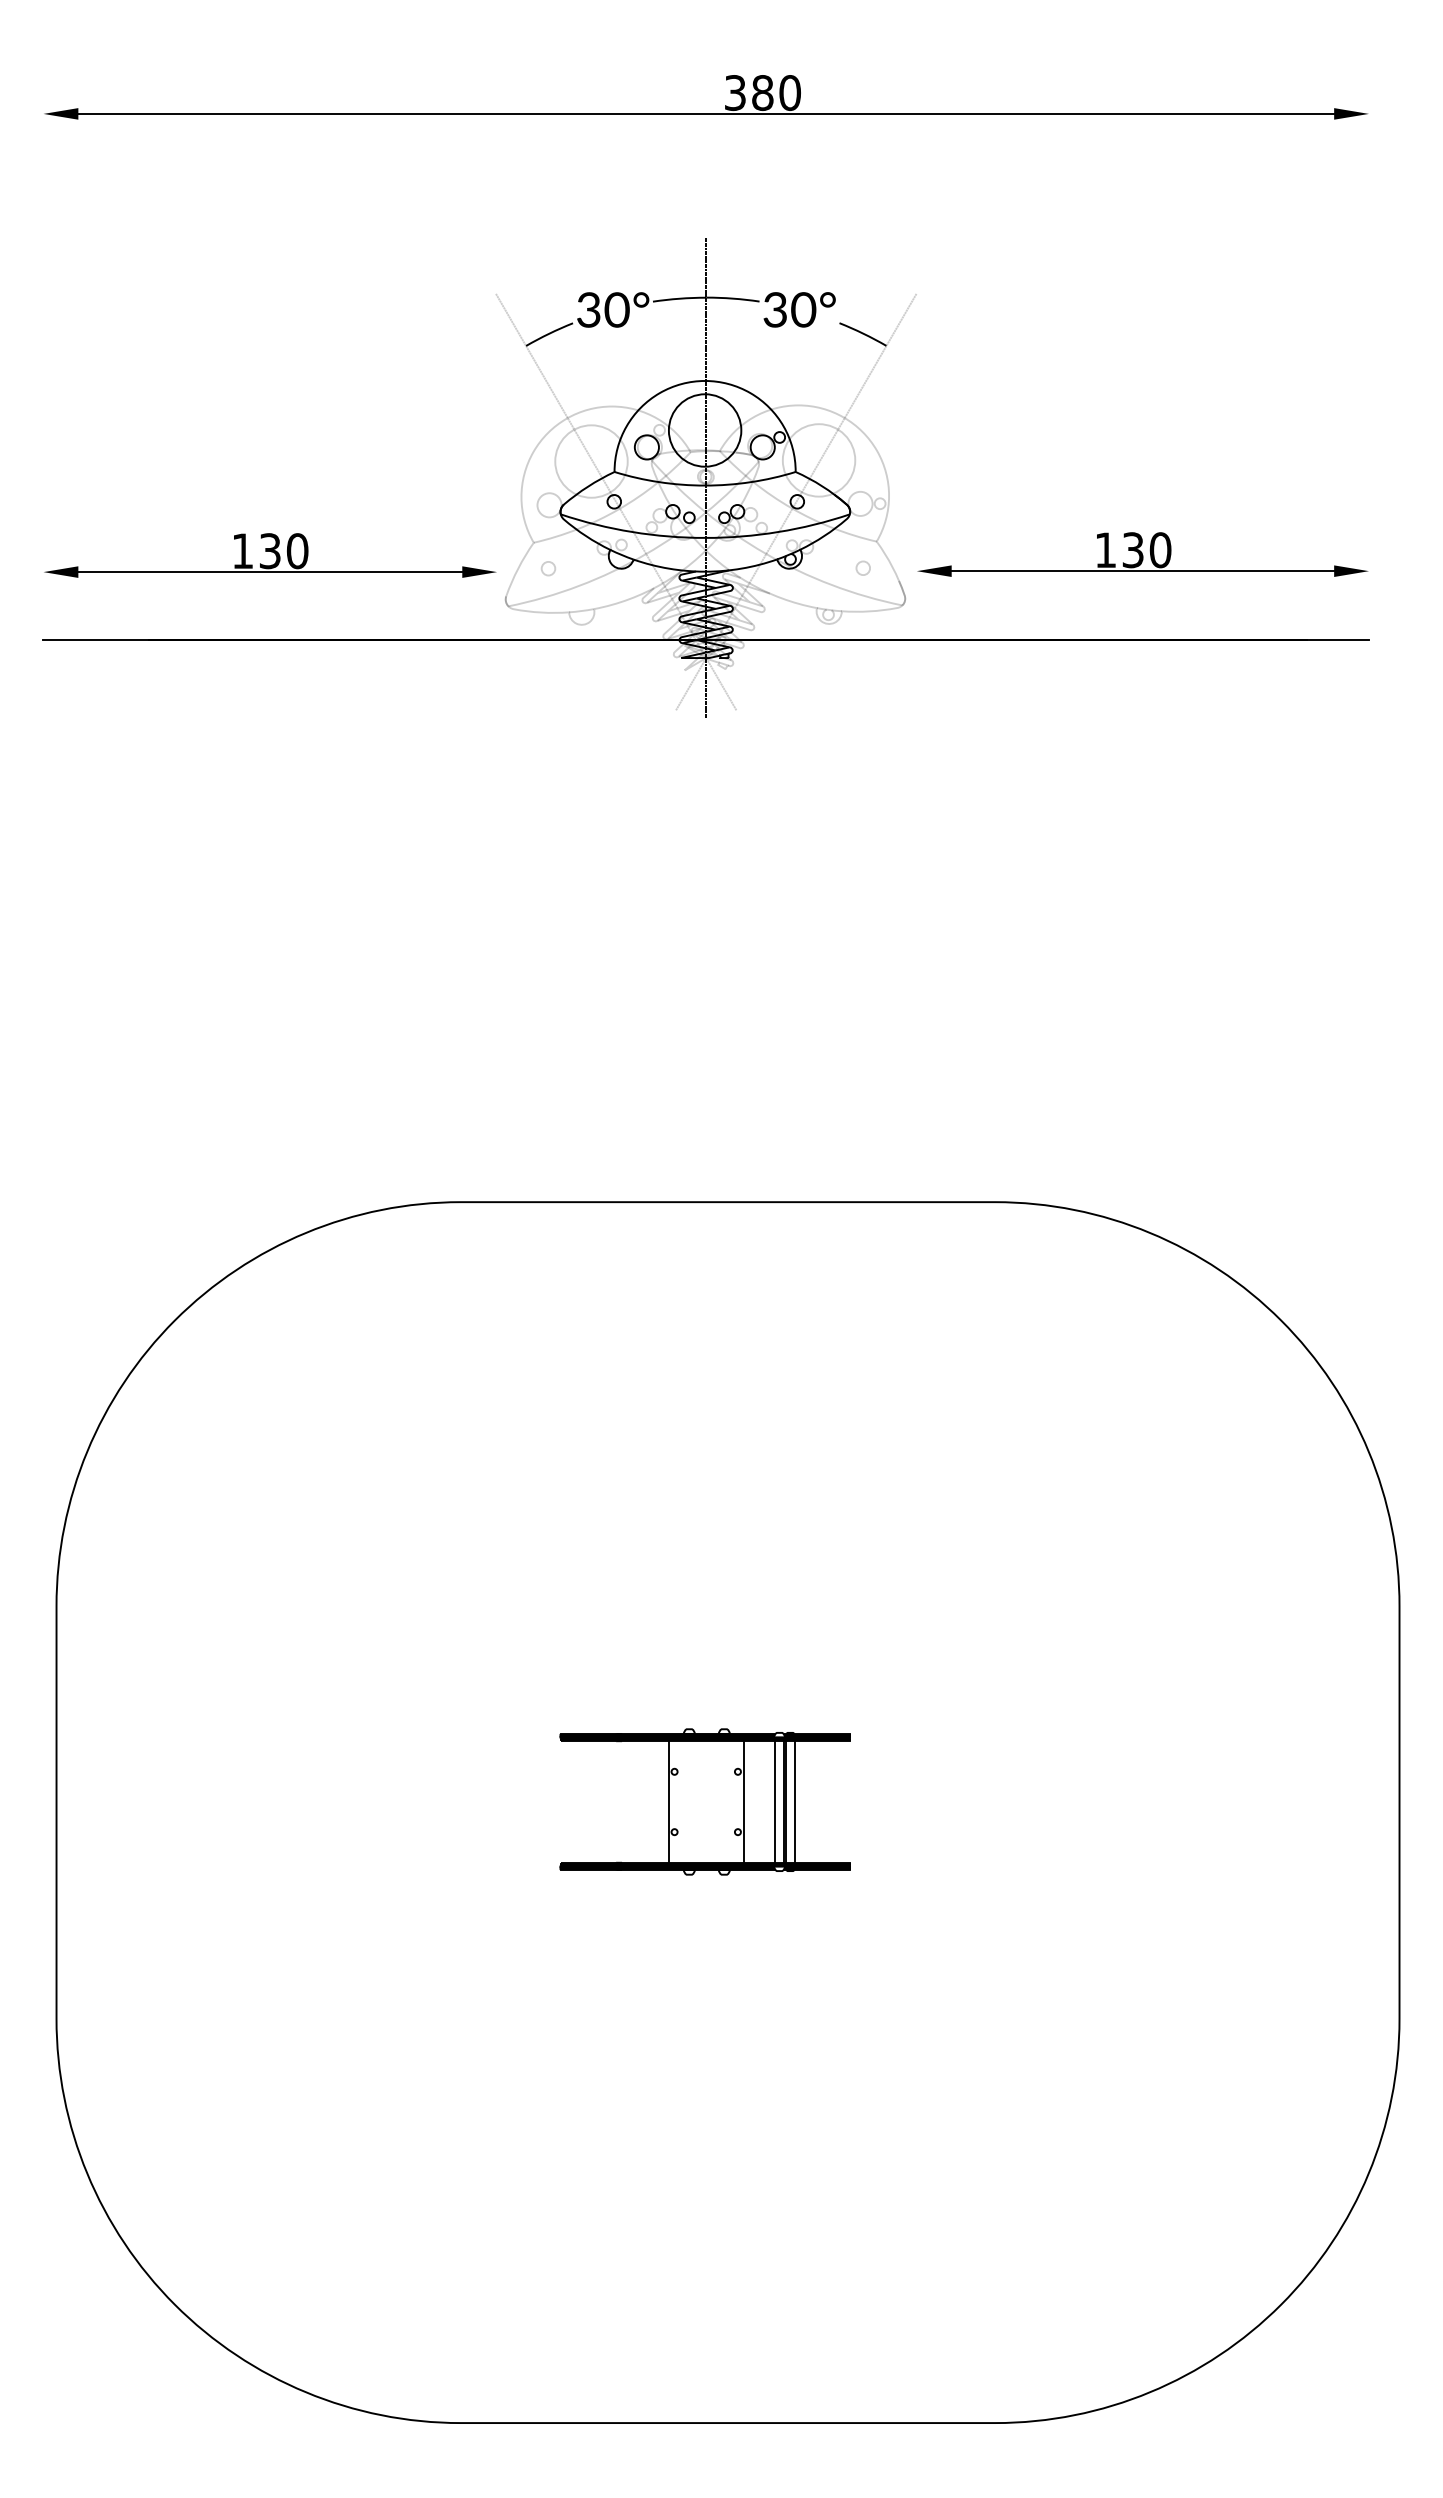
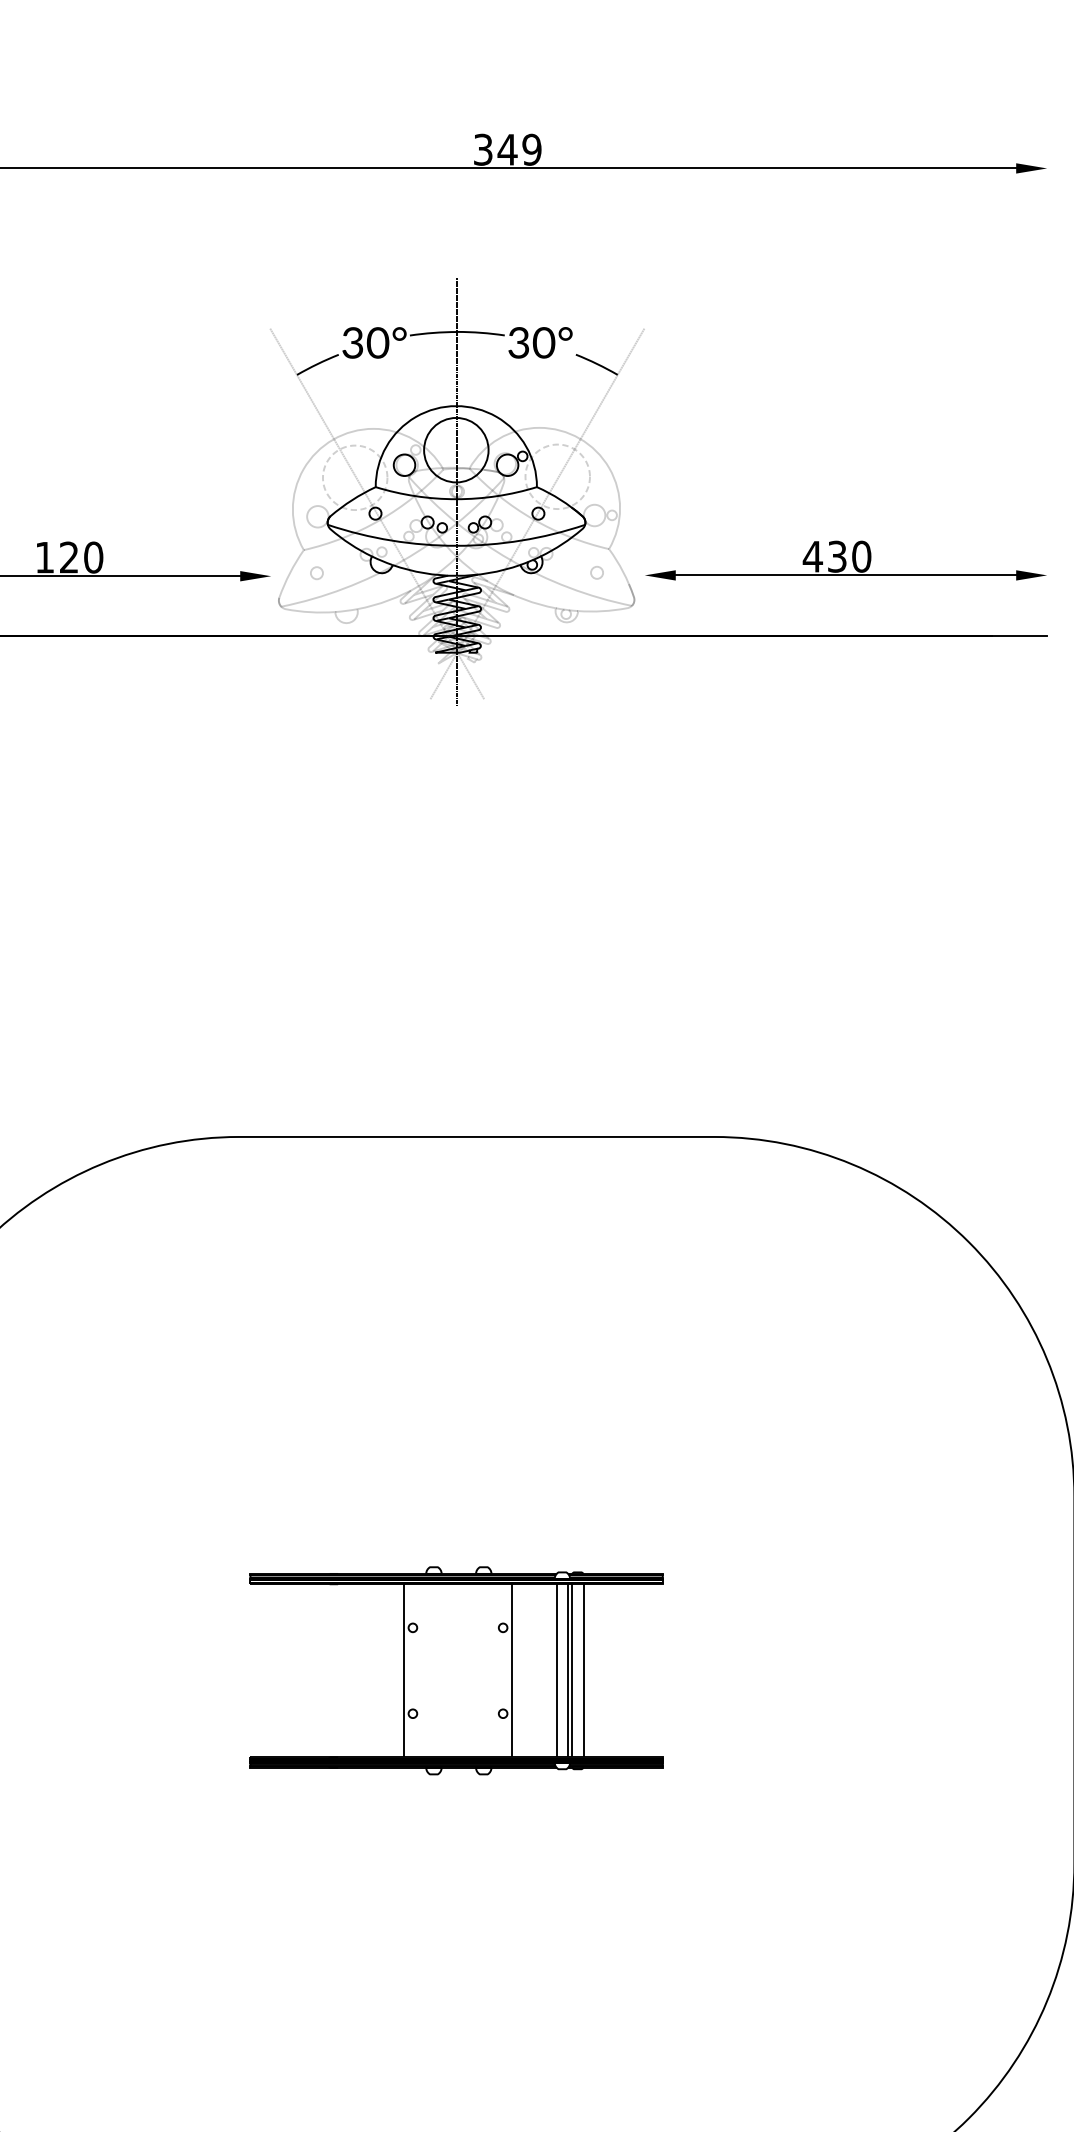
text: (775, 93) -> (518, 150), 380 -> 349
circle: (818, 460) -> (557, 476), solid -> dashed
circle: (591, 461) -> (355, 477), solid -> dashed
text: (1105, 549) -> (812, 556), 130 -> 430
text: (269, 551) -> (68, 557), 130 -> 120
part: (704, 1801) -> (455, 1670), size x1.6

